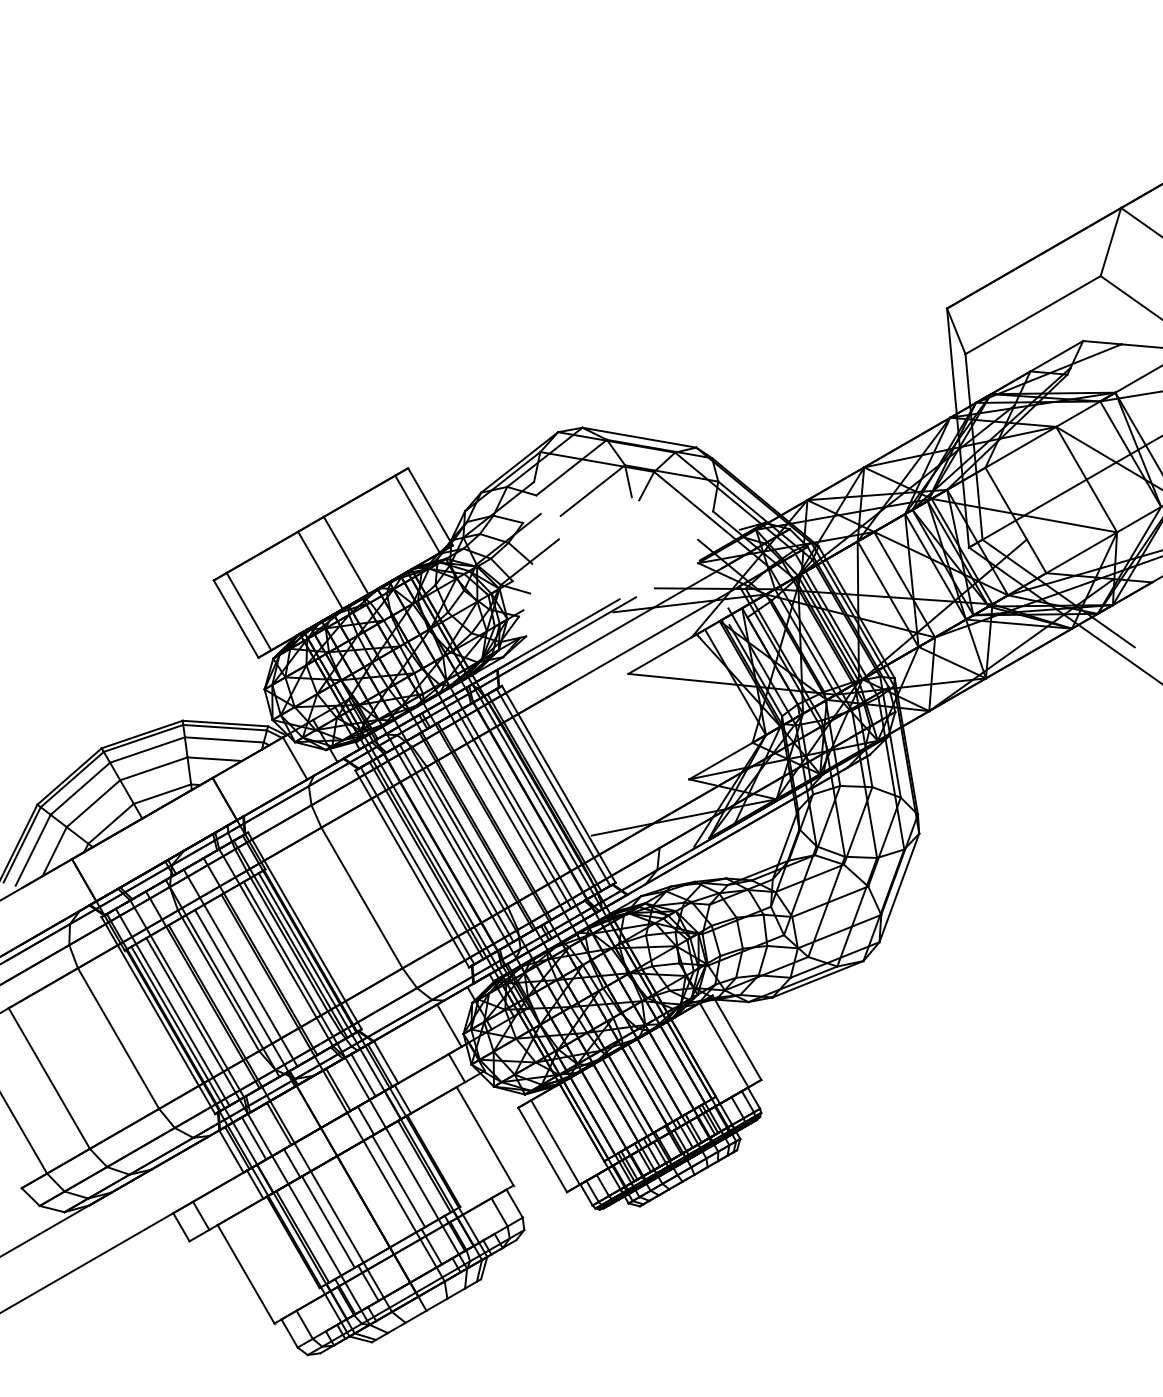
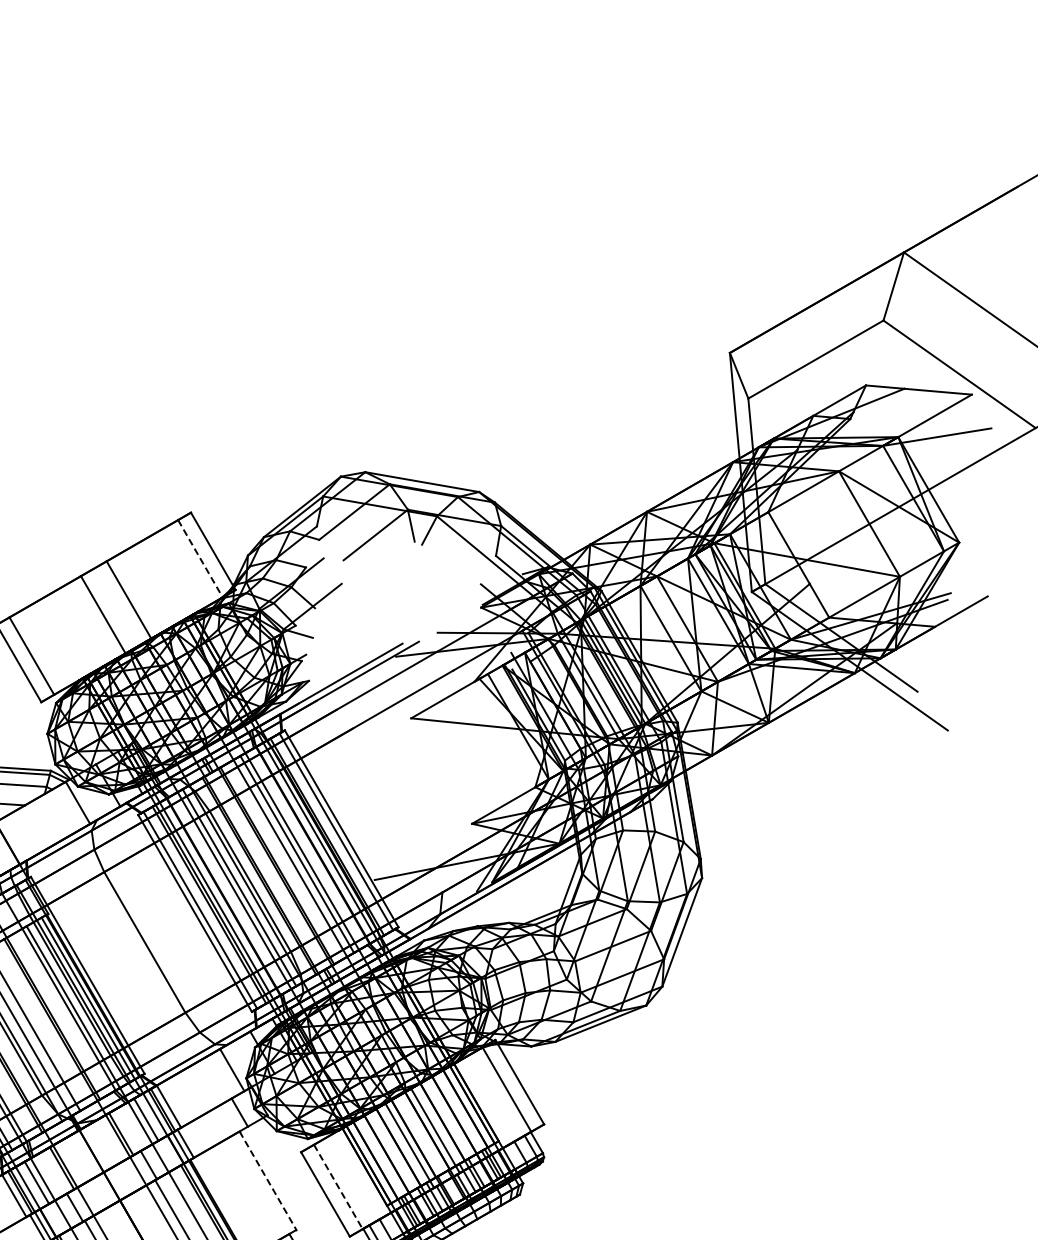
line: (417, 514) -> (200, 558), solid -> dashed
line: (485, 1136) -> (268, 1180), solid -> dashed
line: (555, 1142) -> (338, 1186), solid -> dashed

